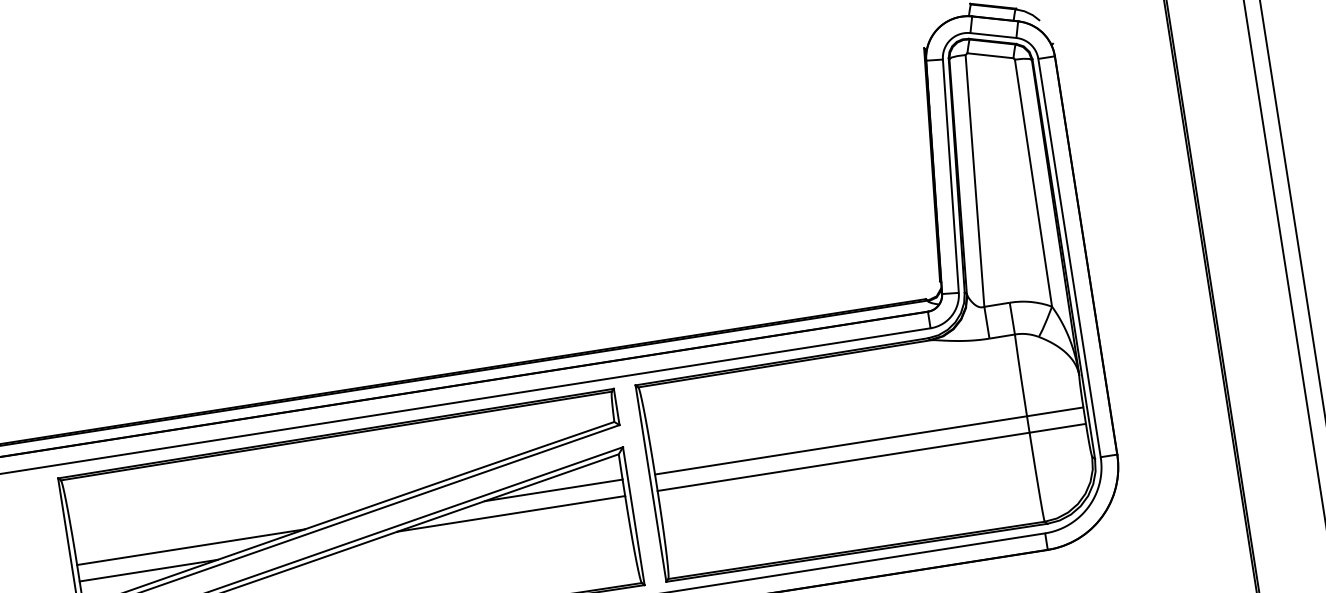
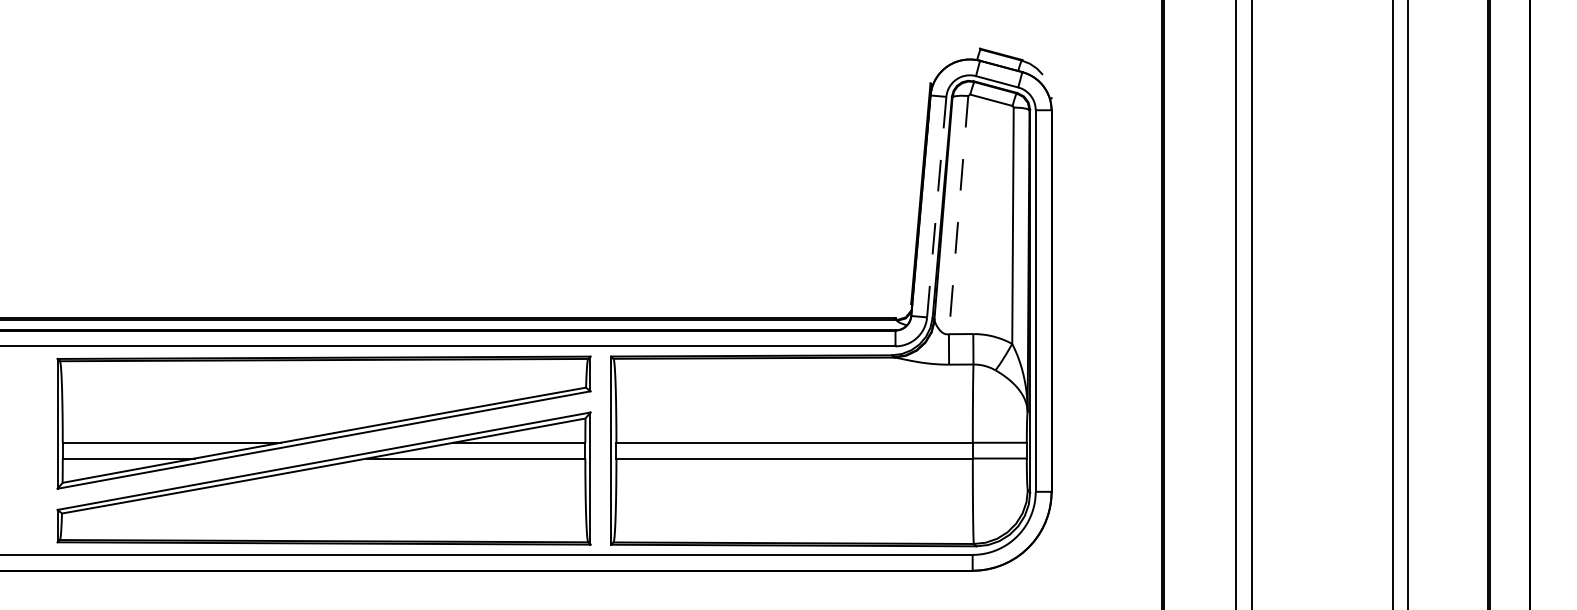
line: (950, 176) -> (936, 207), solid -> dashed
line: (974, 181) -> (958, 215), solid -> dashed

